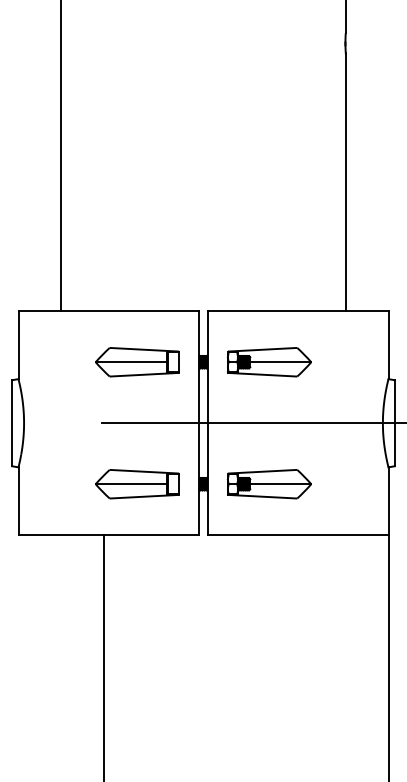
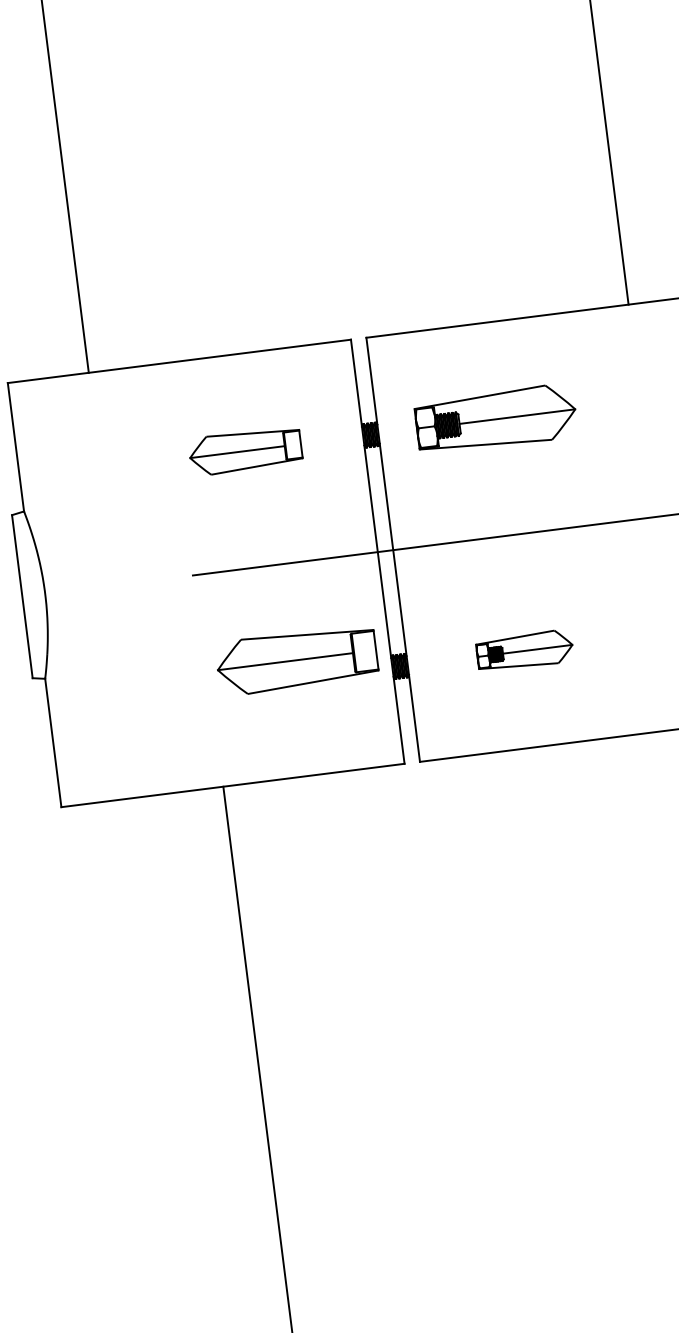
part: (137, 362) -> (245, 451), size x0.7
part: (137, 484) -> (297, 660), moved
part: (268, 484) -> (523, 651), size x0.6

